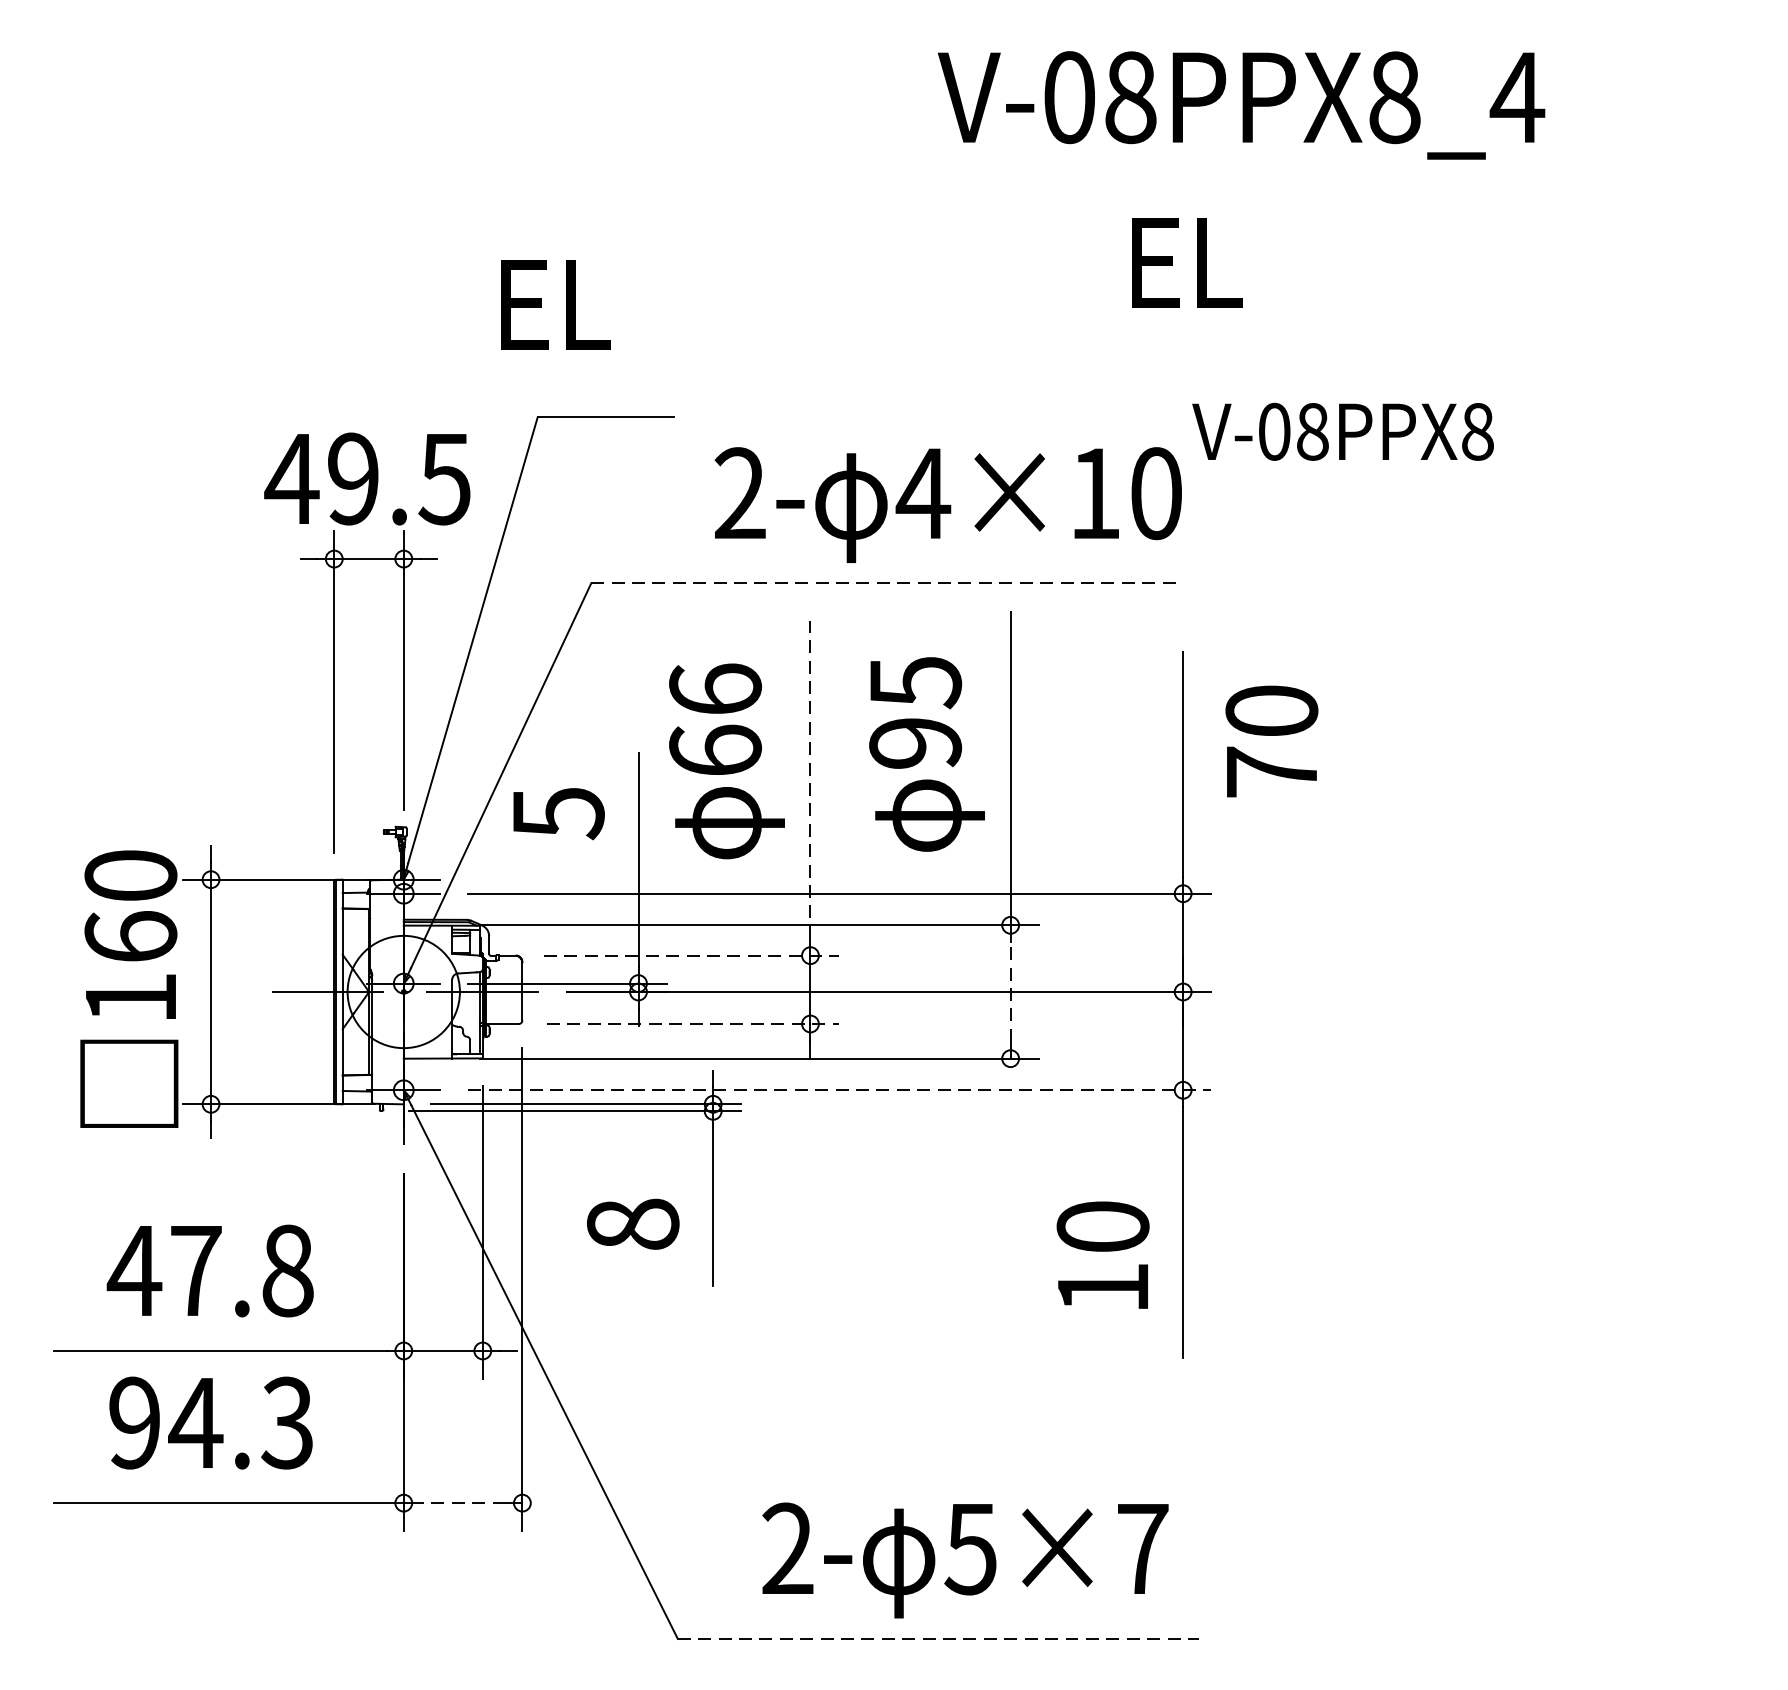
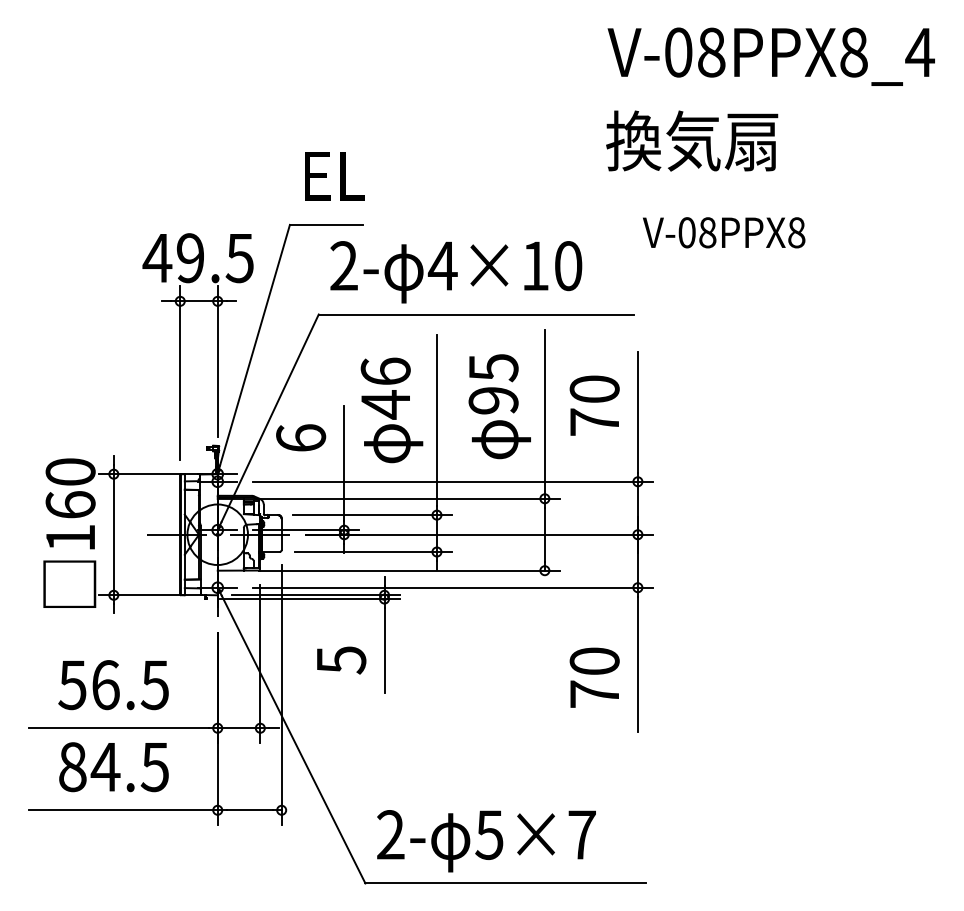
text: (1239, 104) -> (770, 56), moved
text: (1284, 260) -> (692, 140), EL -> 換気扇
text: (555, 305) -> (334, 176), moved
text: (948, 505) -> (456, 272), moved
line: (883, 583) -> (476, 314), dashed -> solid
text: (1271, 741) -> (594, 405), moved
text: (714, 750) -> (385, 404), 66 -> 46
line: (809, 780) -> (436, 420), dashed -> solid
text: (559, 813) -> (301, 438), 5 -> 6
line: (692, 956) -> (373, 515), dashed -> solid
line: (1009, 991) -> (544, 534), dashed -> solid
line: (692, 1024) -> (373, 552), dashed -> solid
line: (841, 1089) -> (453, 587), dashed -> solid
text: (633, 1225) -> (341, 660), 8 -> 5
text: (210, 1271) -> (113, 685), 47.8 -> 56.5
text: (1102, 1286) -> (594, 693), 10 -> 70
text: (210, 1423) -> (113, 767), 94.3 -> 84.5
line: (462, 1503) -> (249, 810), dashed -> solid
text: (965, 1561) -> (486, 841), moved
line: (939, 1638) -> (506, 883), dashed -> solid

